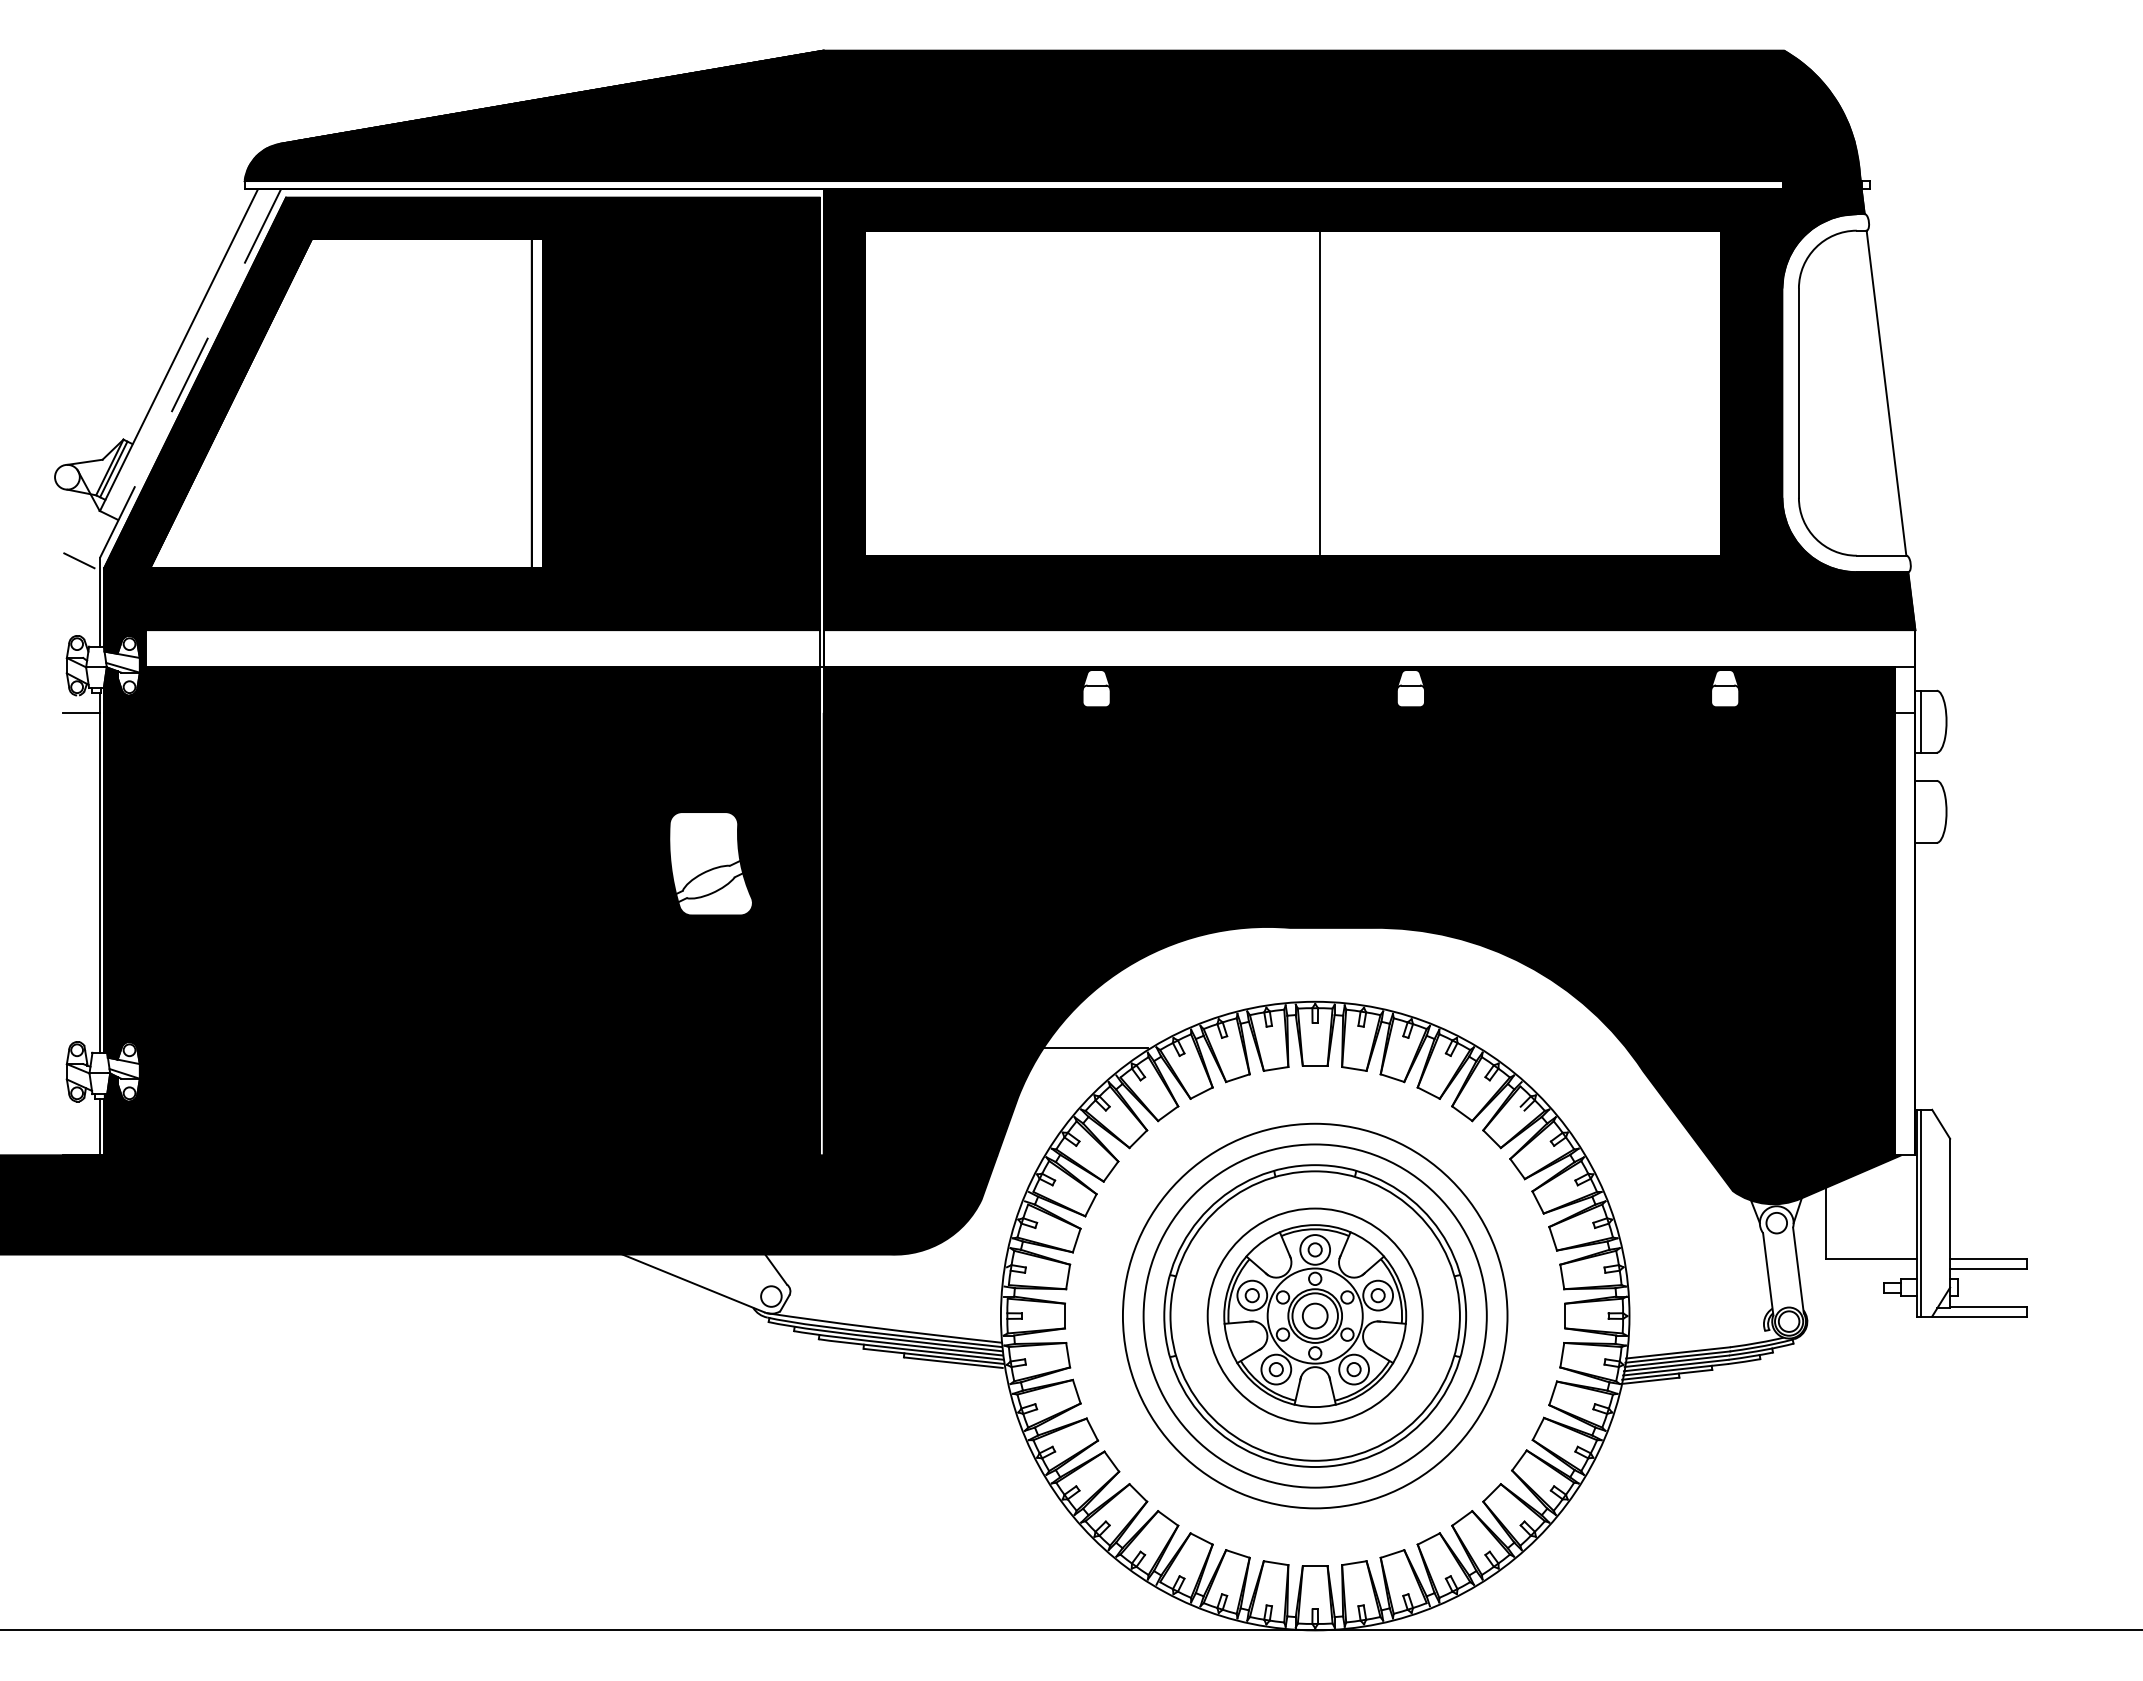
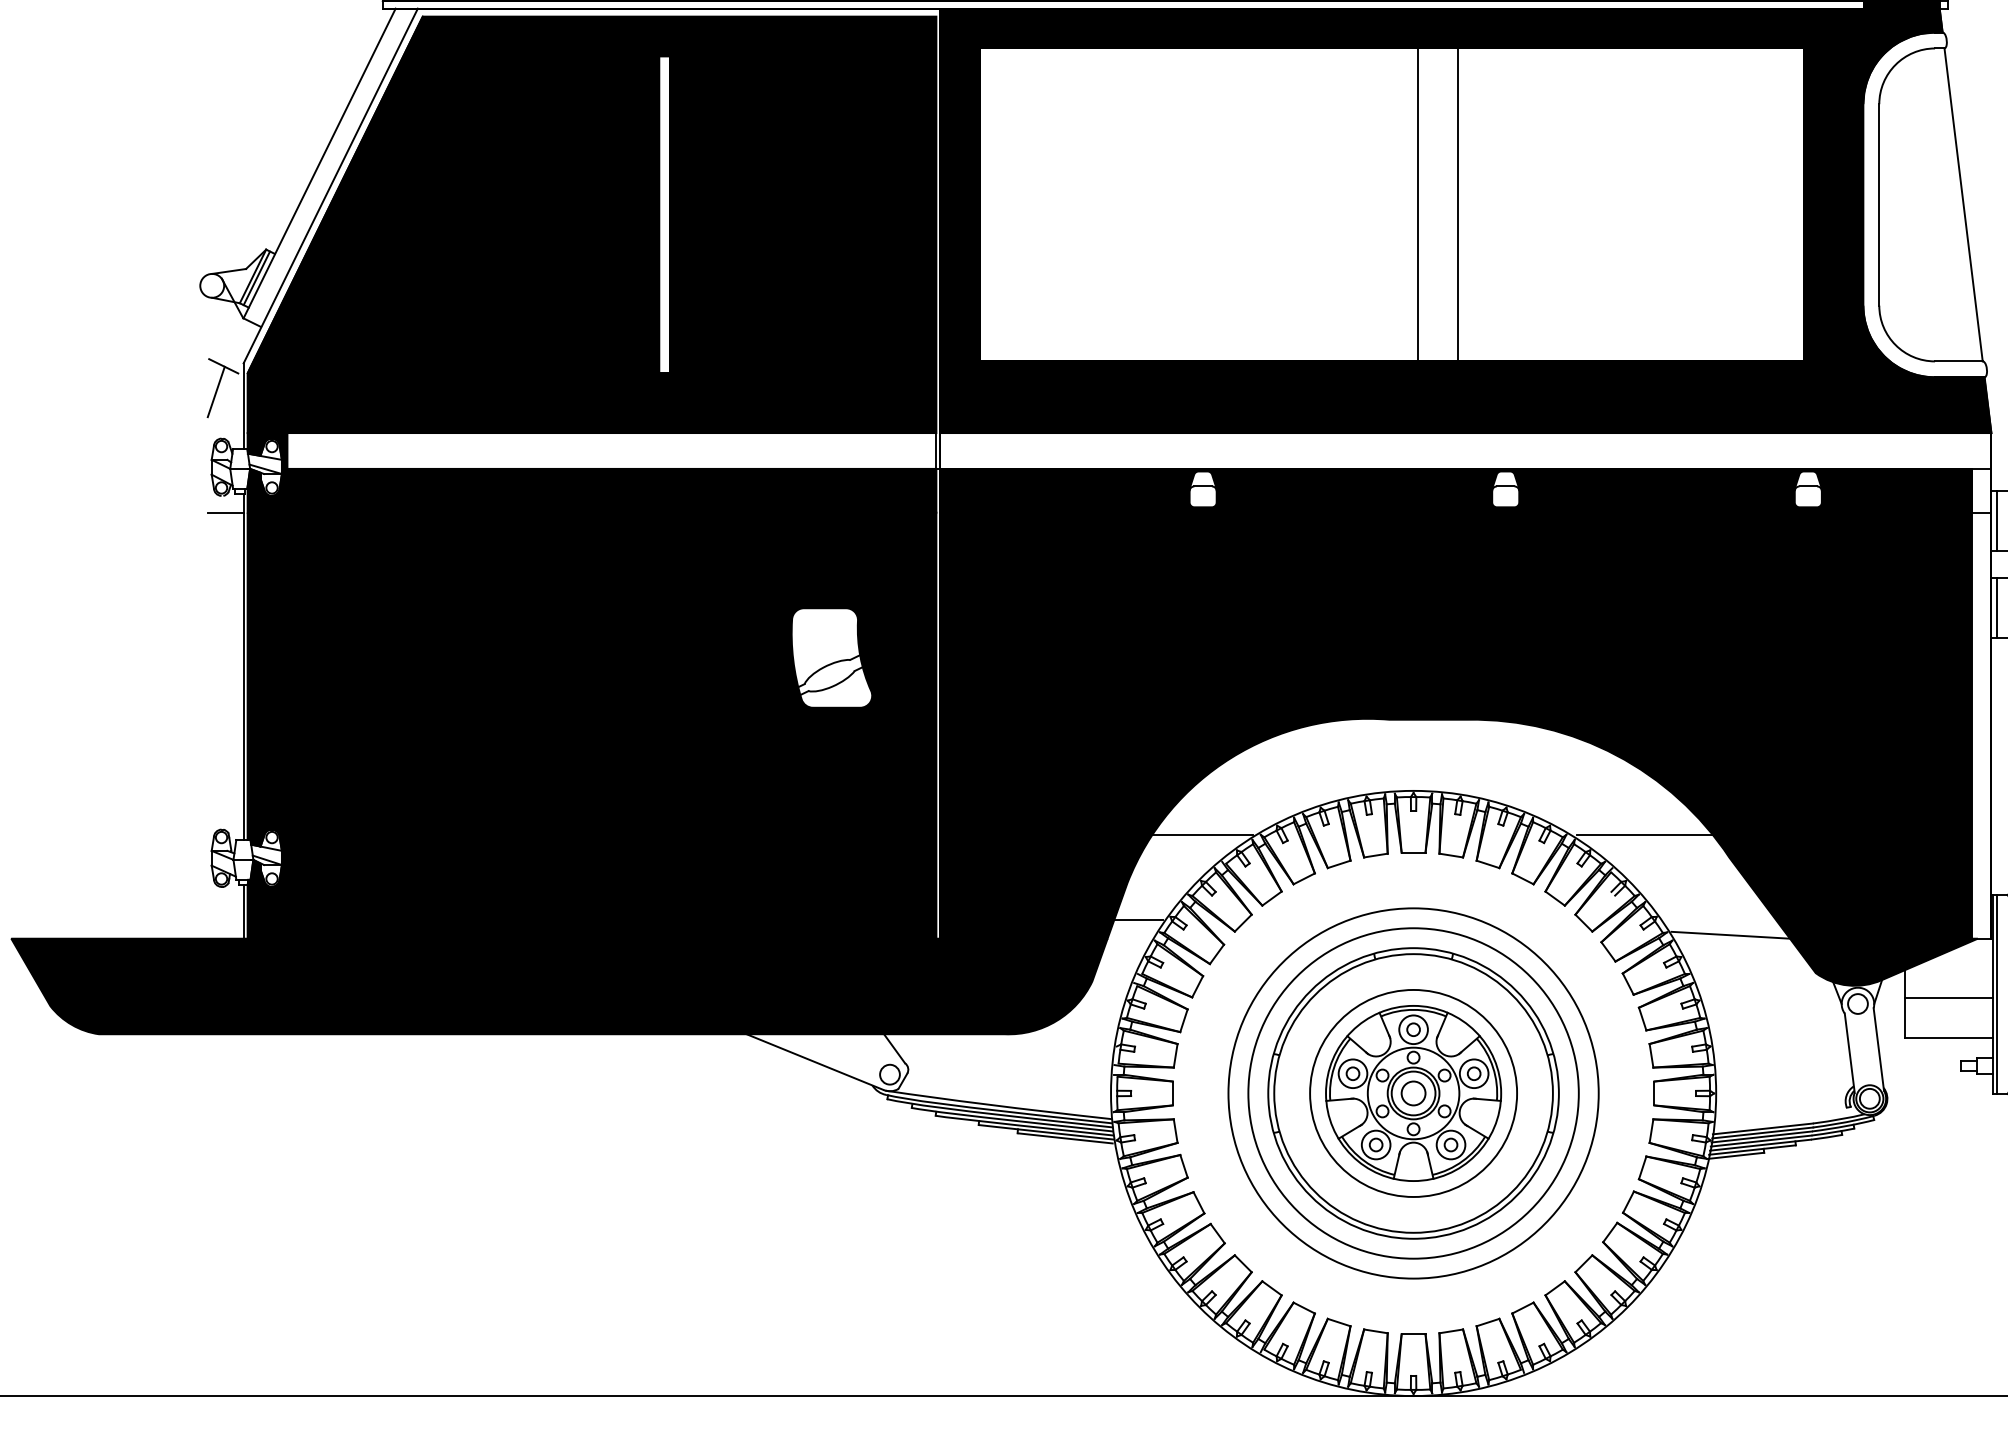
line: (190, 374) -> (330, 186), dashed -> solid
line: (1361, 392) -> (1458, 204), added
fill: (340, 403) -> (475, 214), added
line: (71, 587) -> (216, 392), added
line: (1920, 811) -> (1996, 607), added
line: (1555, 1047) -> (1644, 834), added
line: (1029, 1135) -> (1138, 919), added
line: (1644, 1151) -> (1730, 935), added
line: (1871, 1217) -> (1949, 998), added

